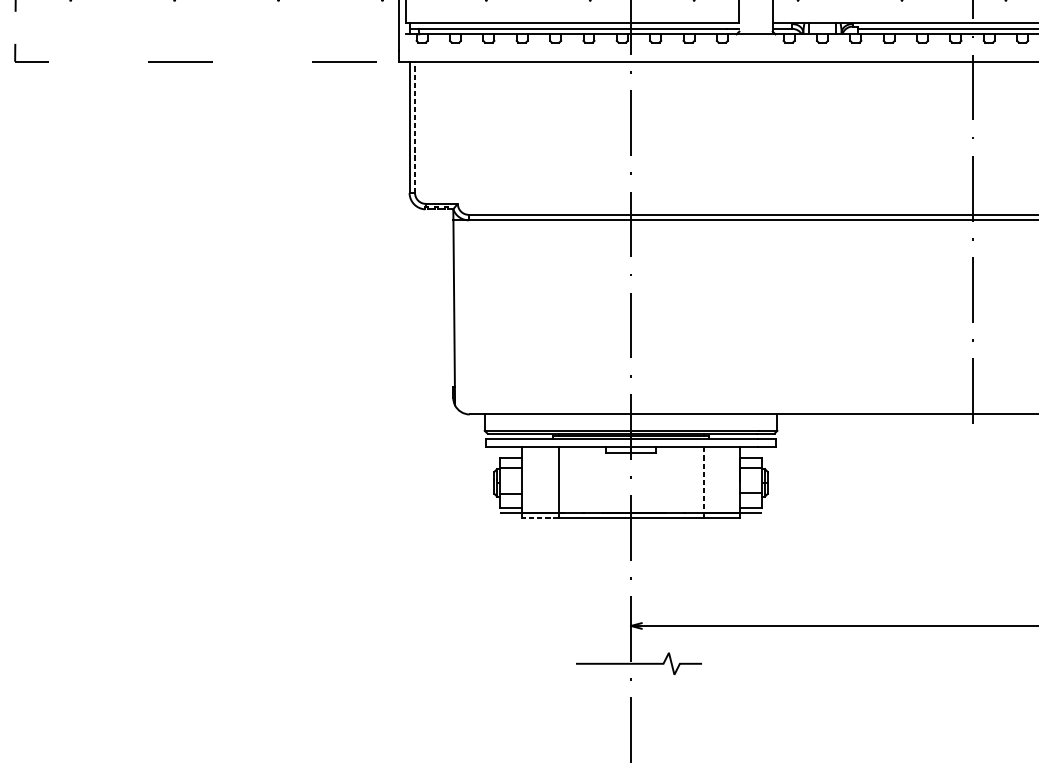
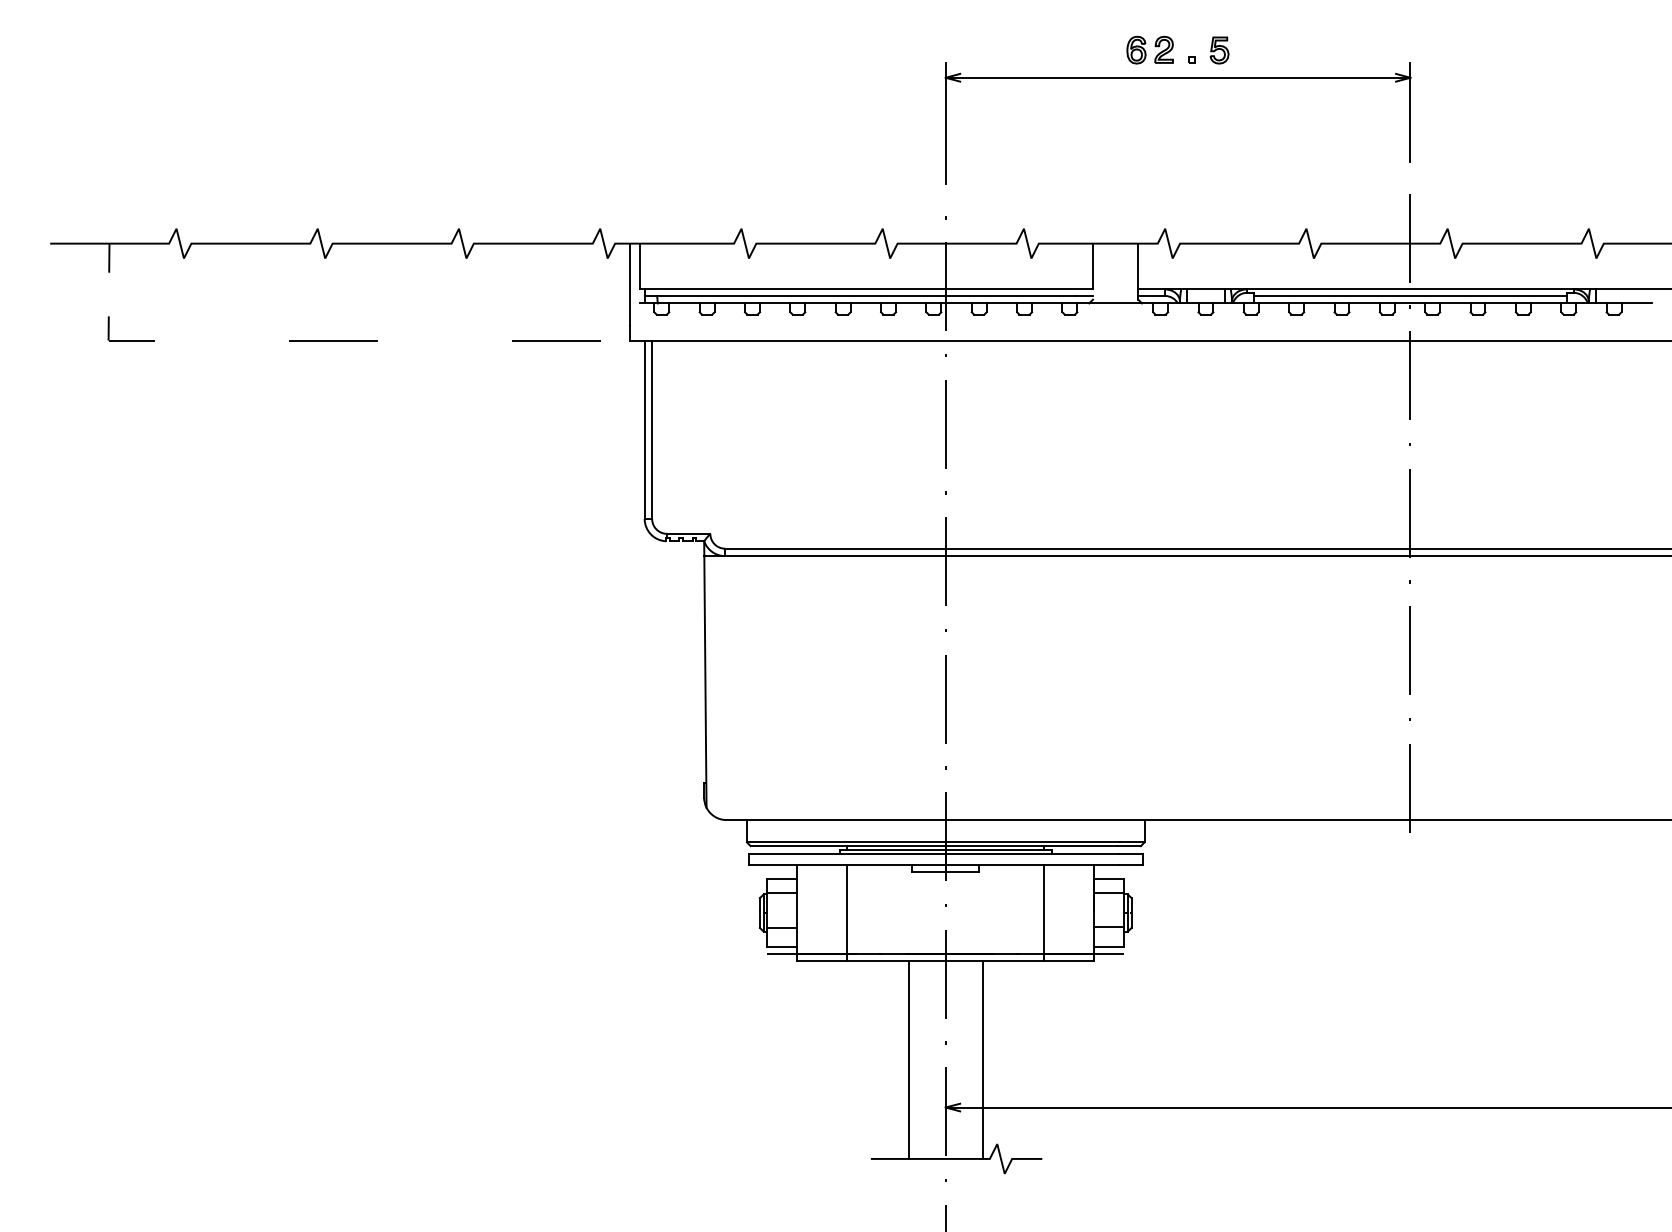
line: (415, 127) -> (652, 429), dashed -> solid
line: (703, 480) -> (1044, 909), dashed -> solid
line: (539, 518) -> (821, 961), dashed -> solid
line: (603, 590) -> (908, 1059), added
line: (658, 590) -> (982, 1059), added

